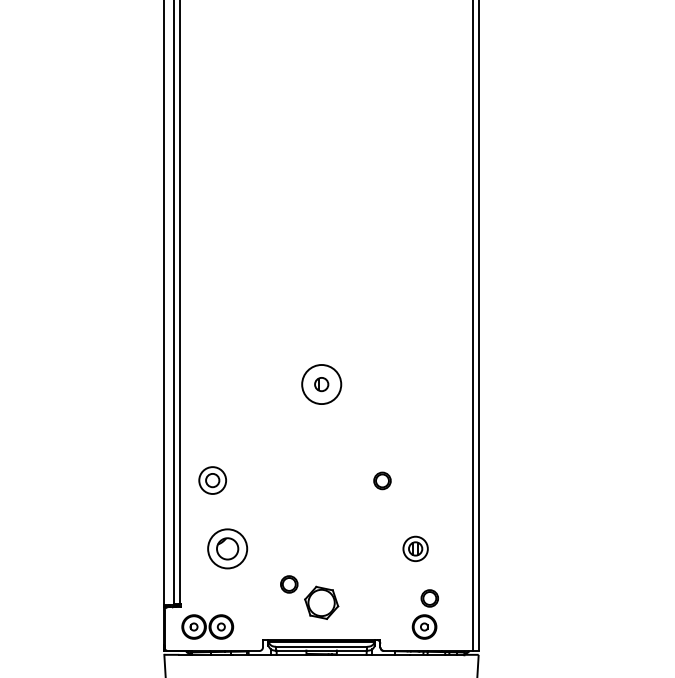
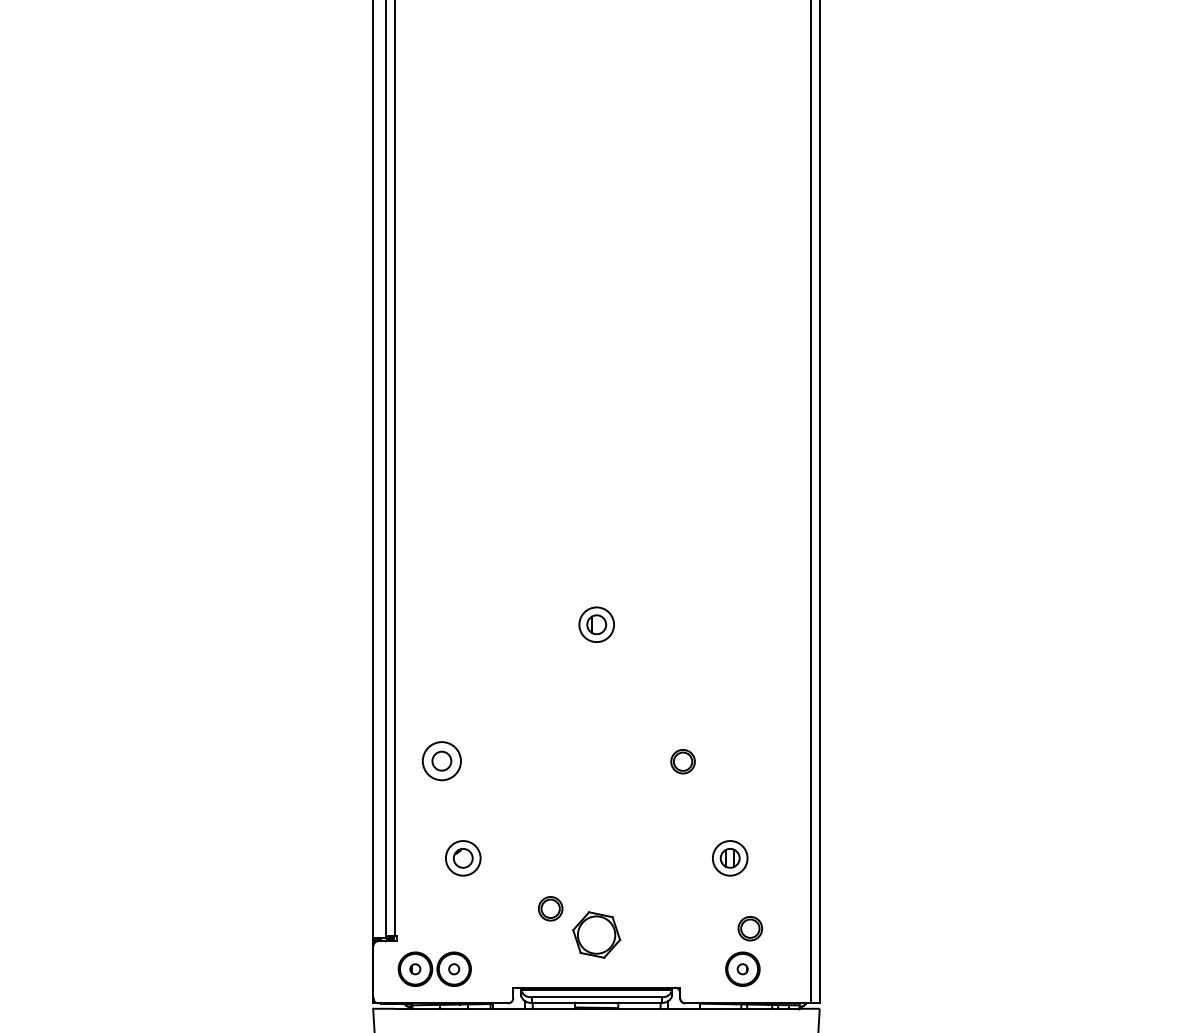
circle: (321, 384) -> (596, 624), size x0.62
part: (227, 549) -> (463, 858), size x0.62

